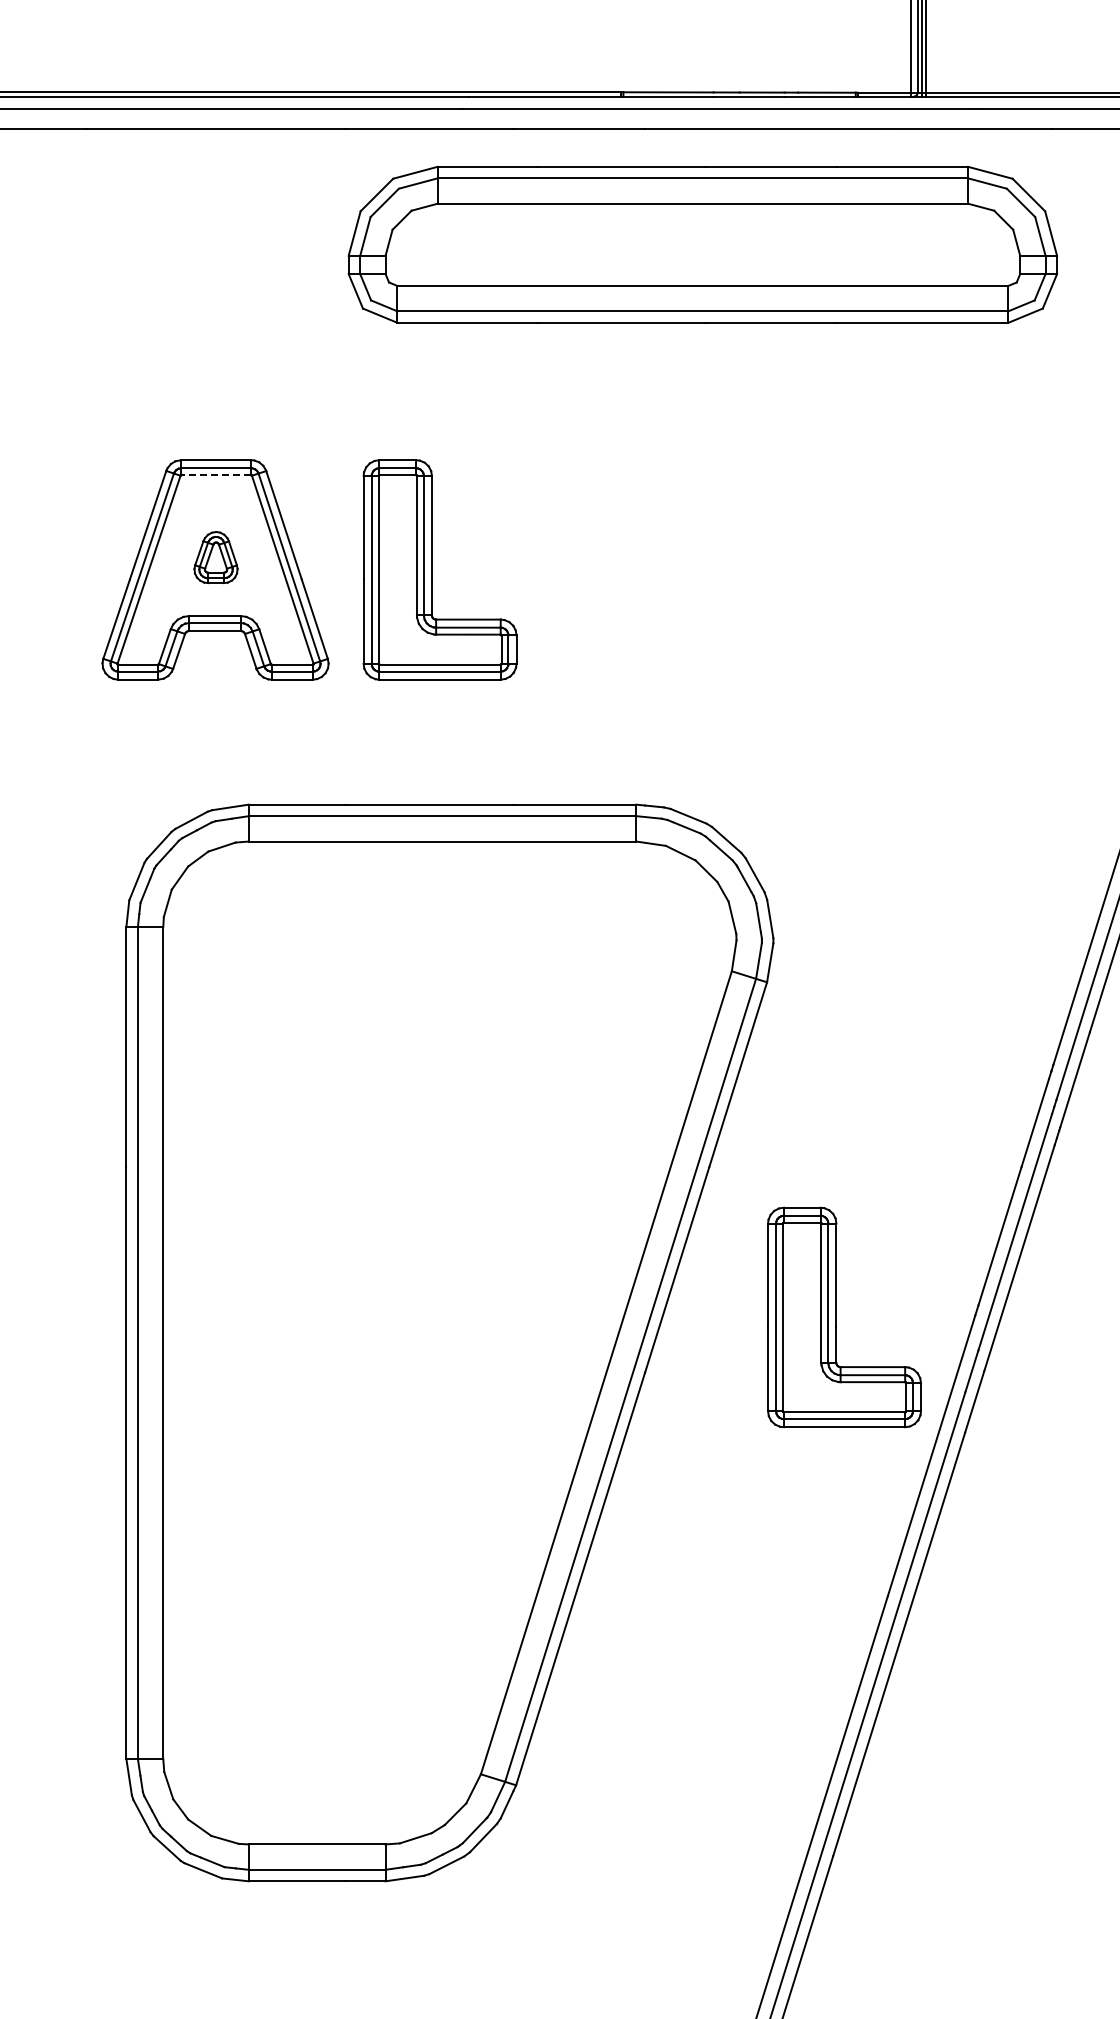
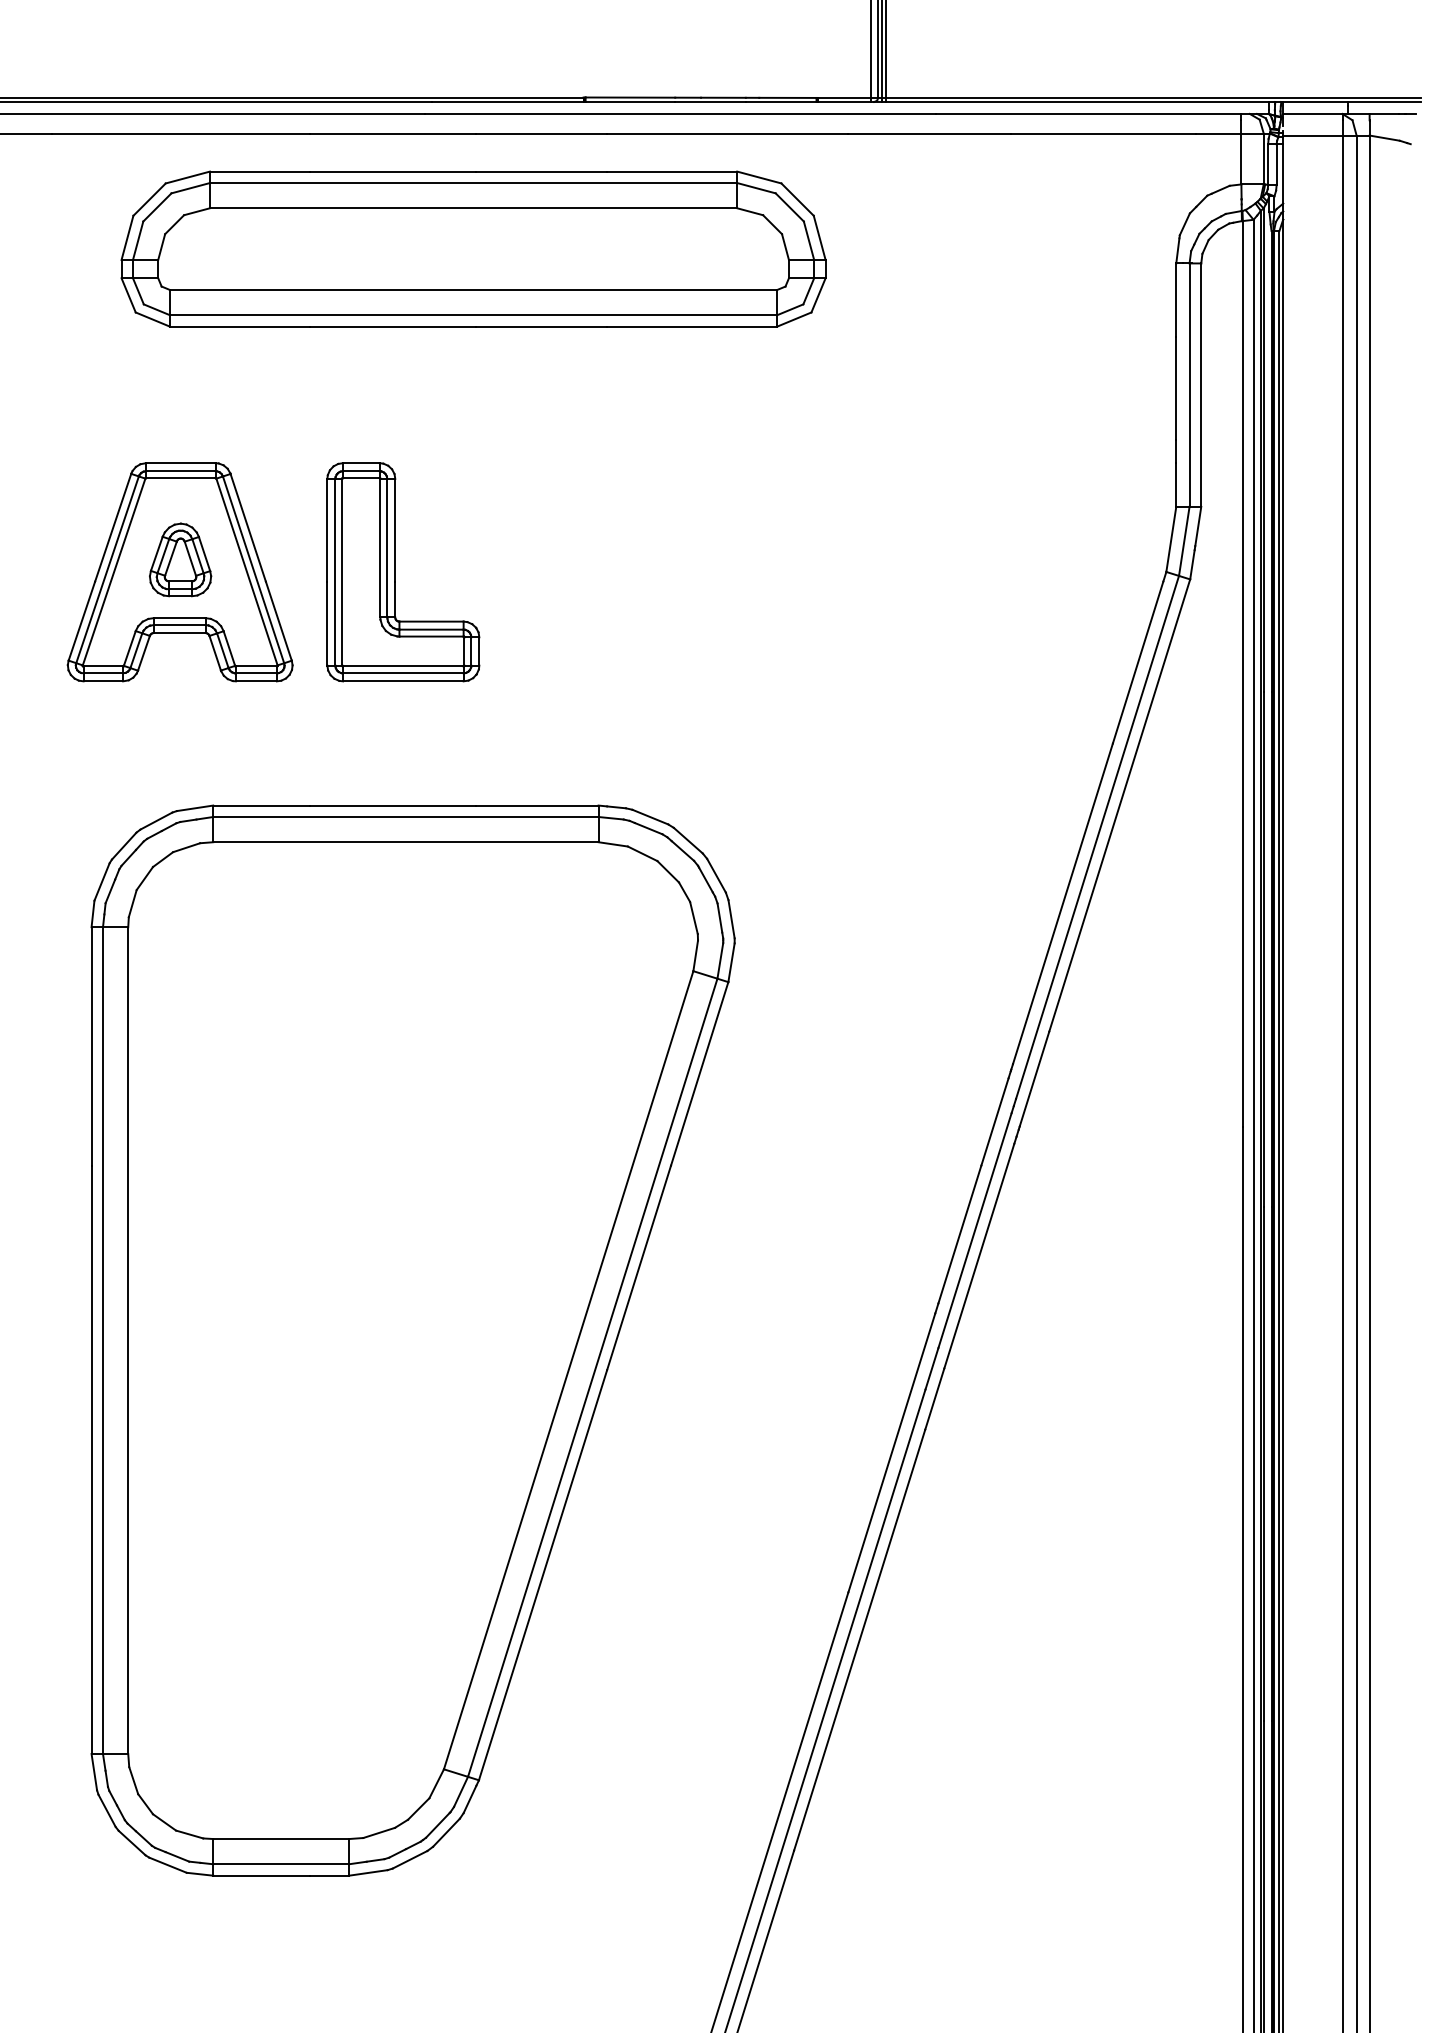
part: (702, 244) -> (473, 248), moved
line: (215, 475) -> (180, 478), dashed -> solid
part: (215, 557) -> (180, 559), size x1.43
part: (836, 1317) -> (797, 1315), removed

